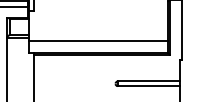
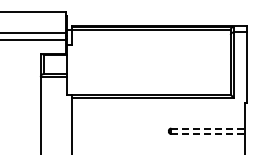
line: (98, 41) -> (148, 81), removed
line: (148, 81) -> (207, 128), solid -> dashed
line: (148, 86) -> (207, 134), solid -> dashed

